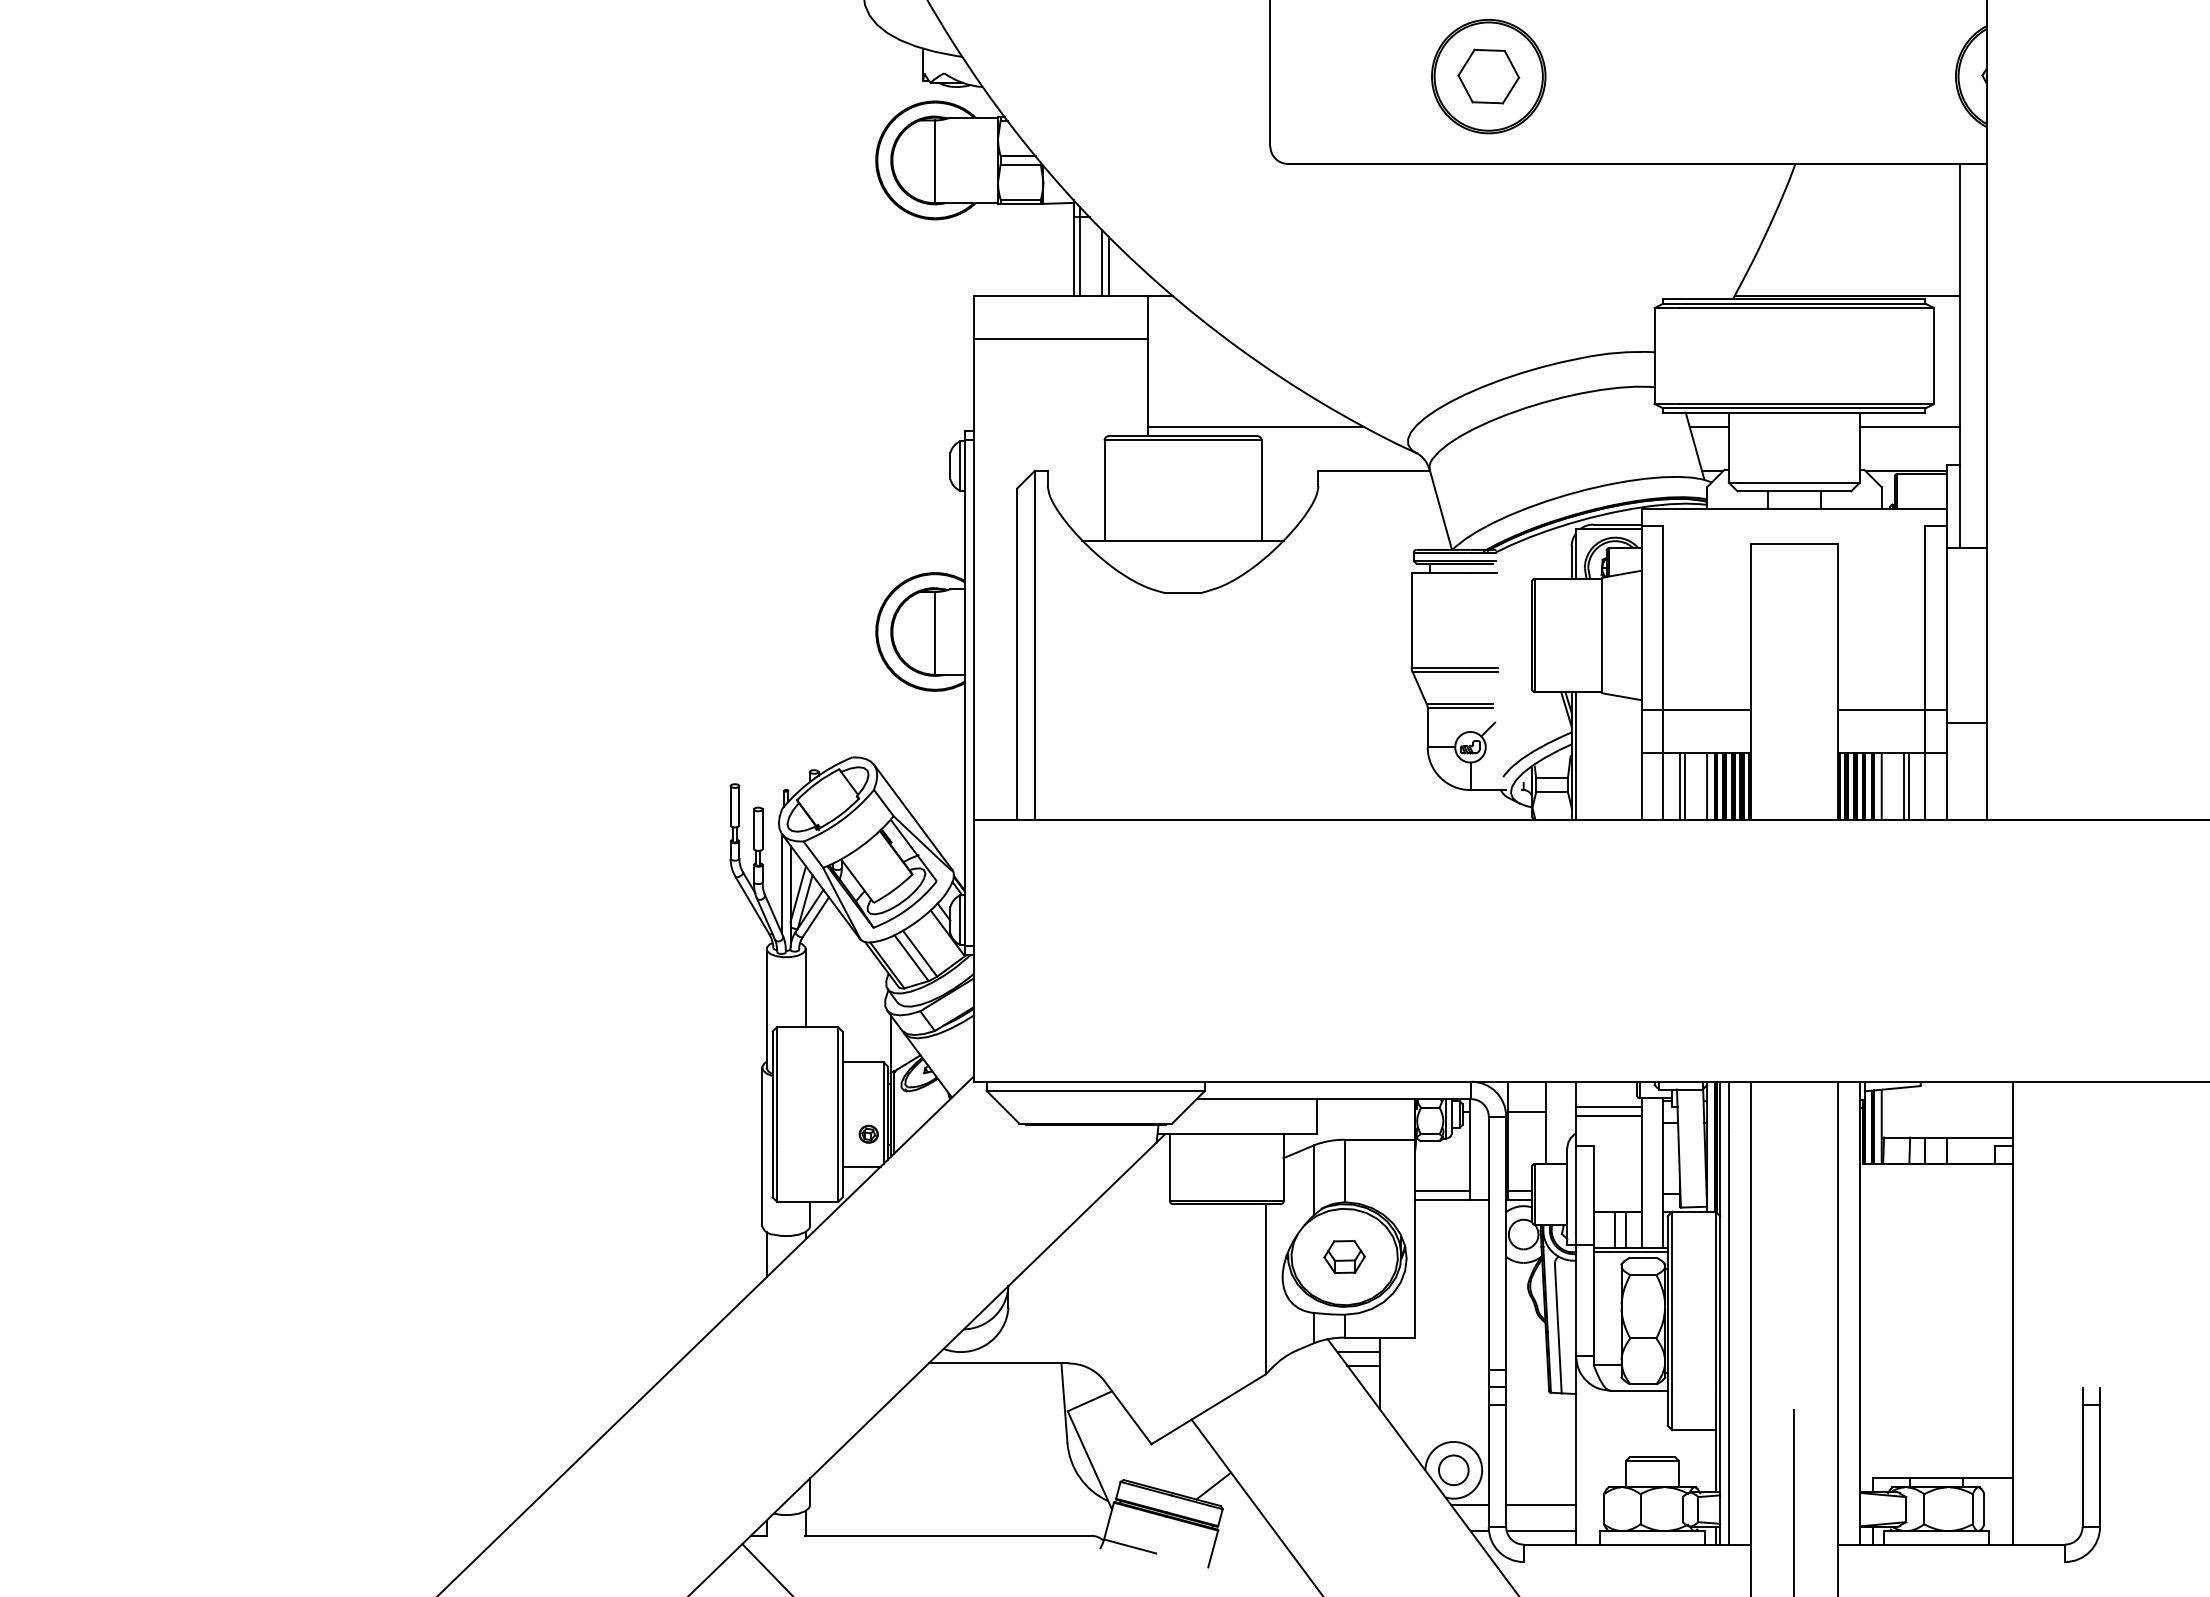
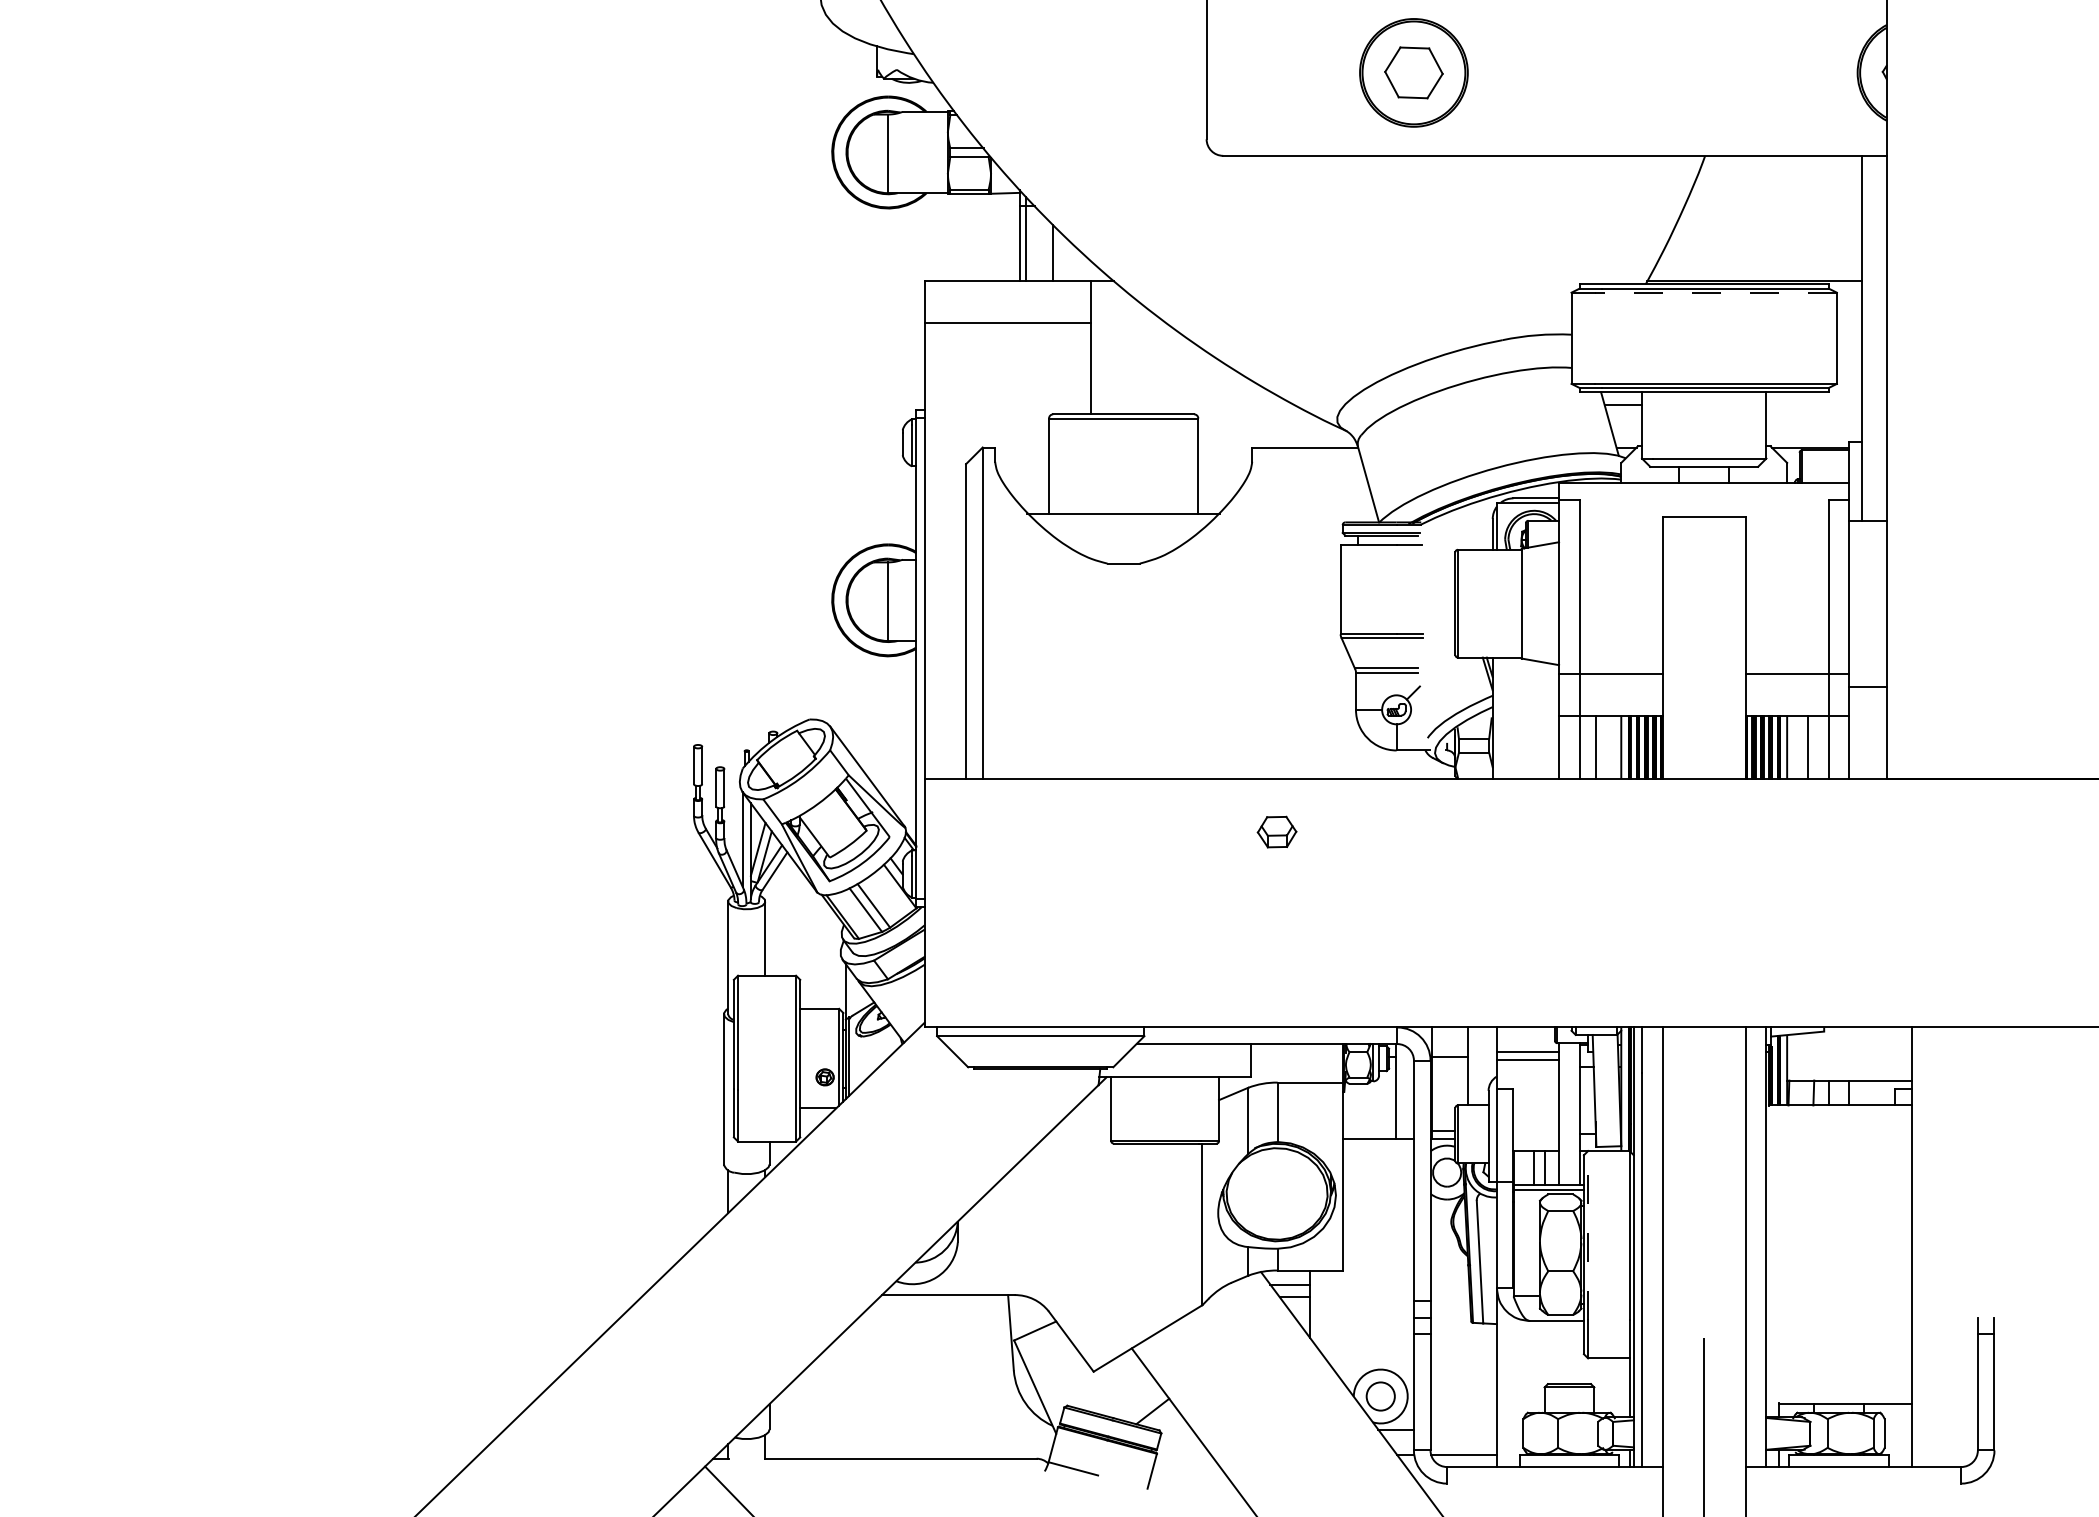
line: (1102, 262) -> (1047, 249), removed
line: (1806, 308) -> (1715, 293), solid -> dashed
line: (1255, 426) -> (1192, 405), removed
line: (1909, 426) -> (1813, 405), removed
line: (1576, 755) -> (1497, 717), removed
line: (1685, 786) -> (1600, 747), removed
line: (1908, 786) -> (1812, 747), removed
line: (1441, 1190) -> (1369, 1130), removed
part: (1344, 1257) -> (1276, 832), moved
line: (1672, 1300) -> (1588, 1235), solid -> dashed
line: (1541, 1505) -> (1464, 1429), removed

